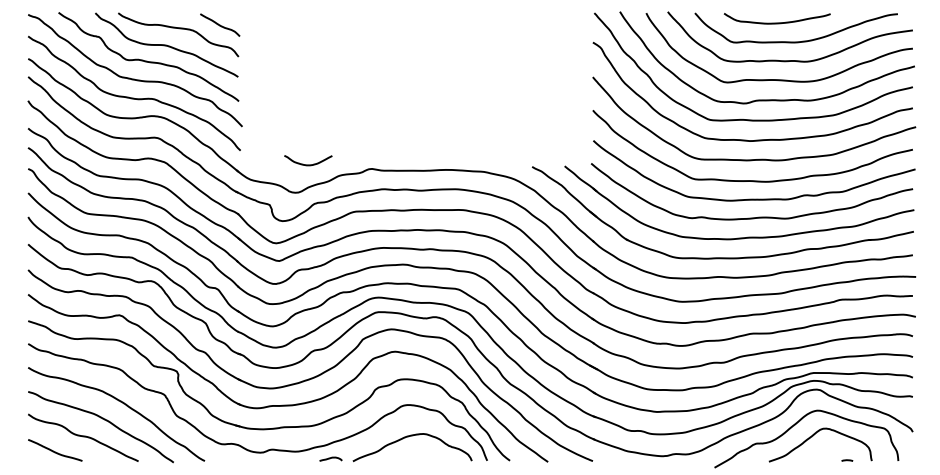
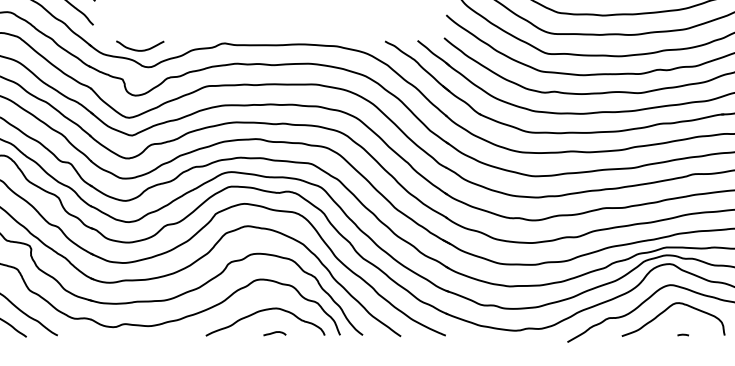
curve: (308, 164) -> (140, 49), moved
curve: (330, 458) -> (274, 332), moved
line: (847, 460) -> (683, 334), moved

